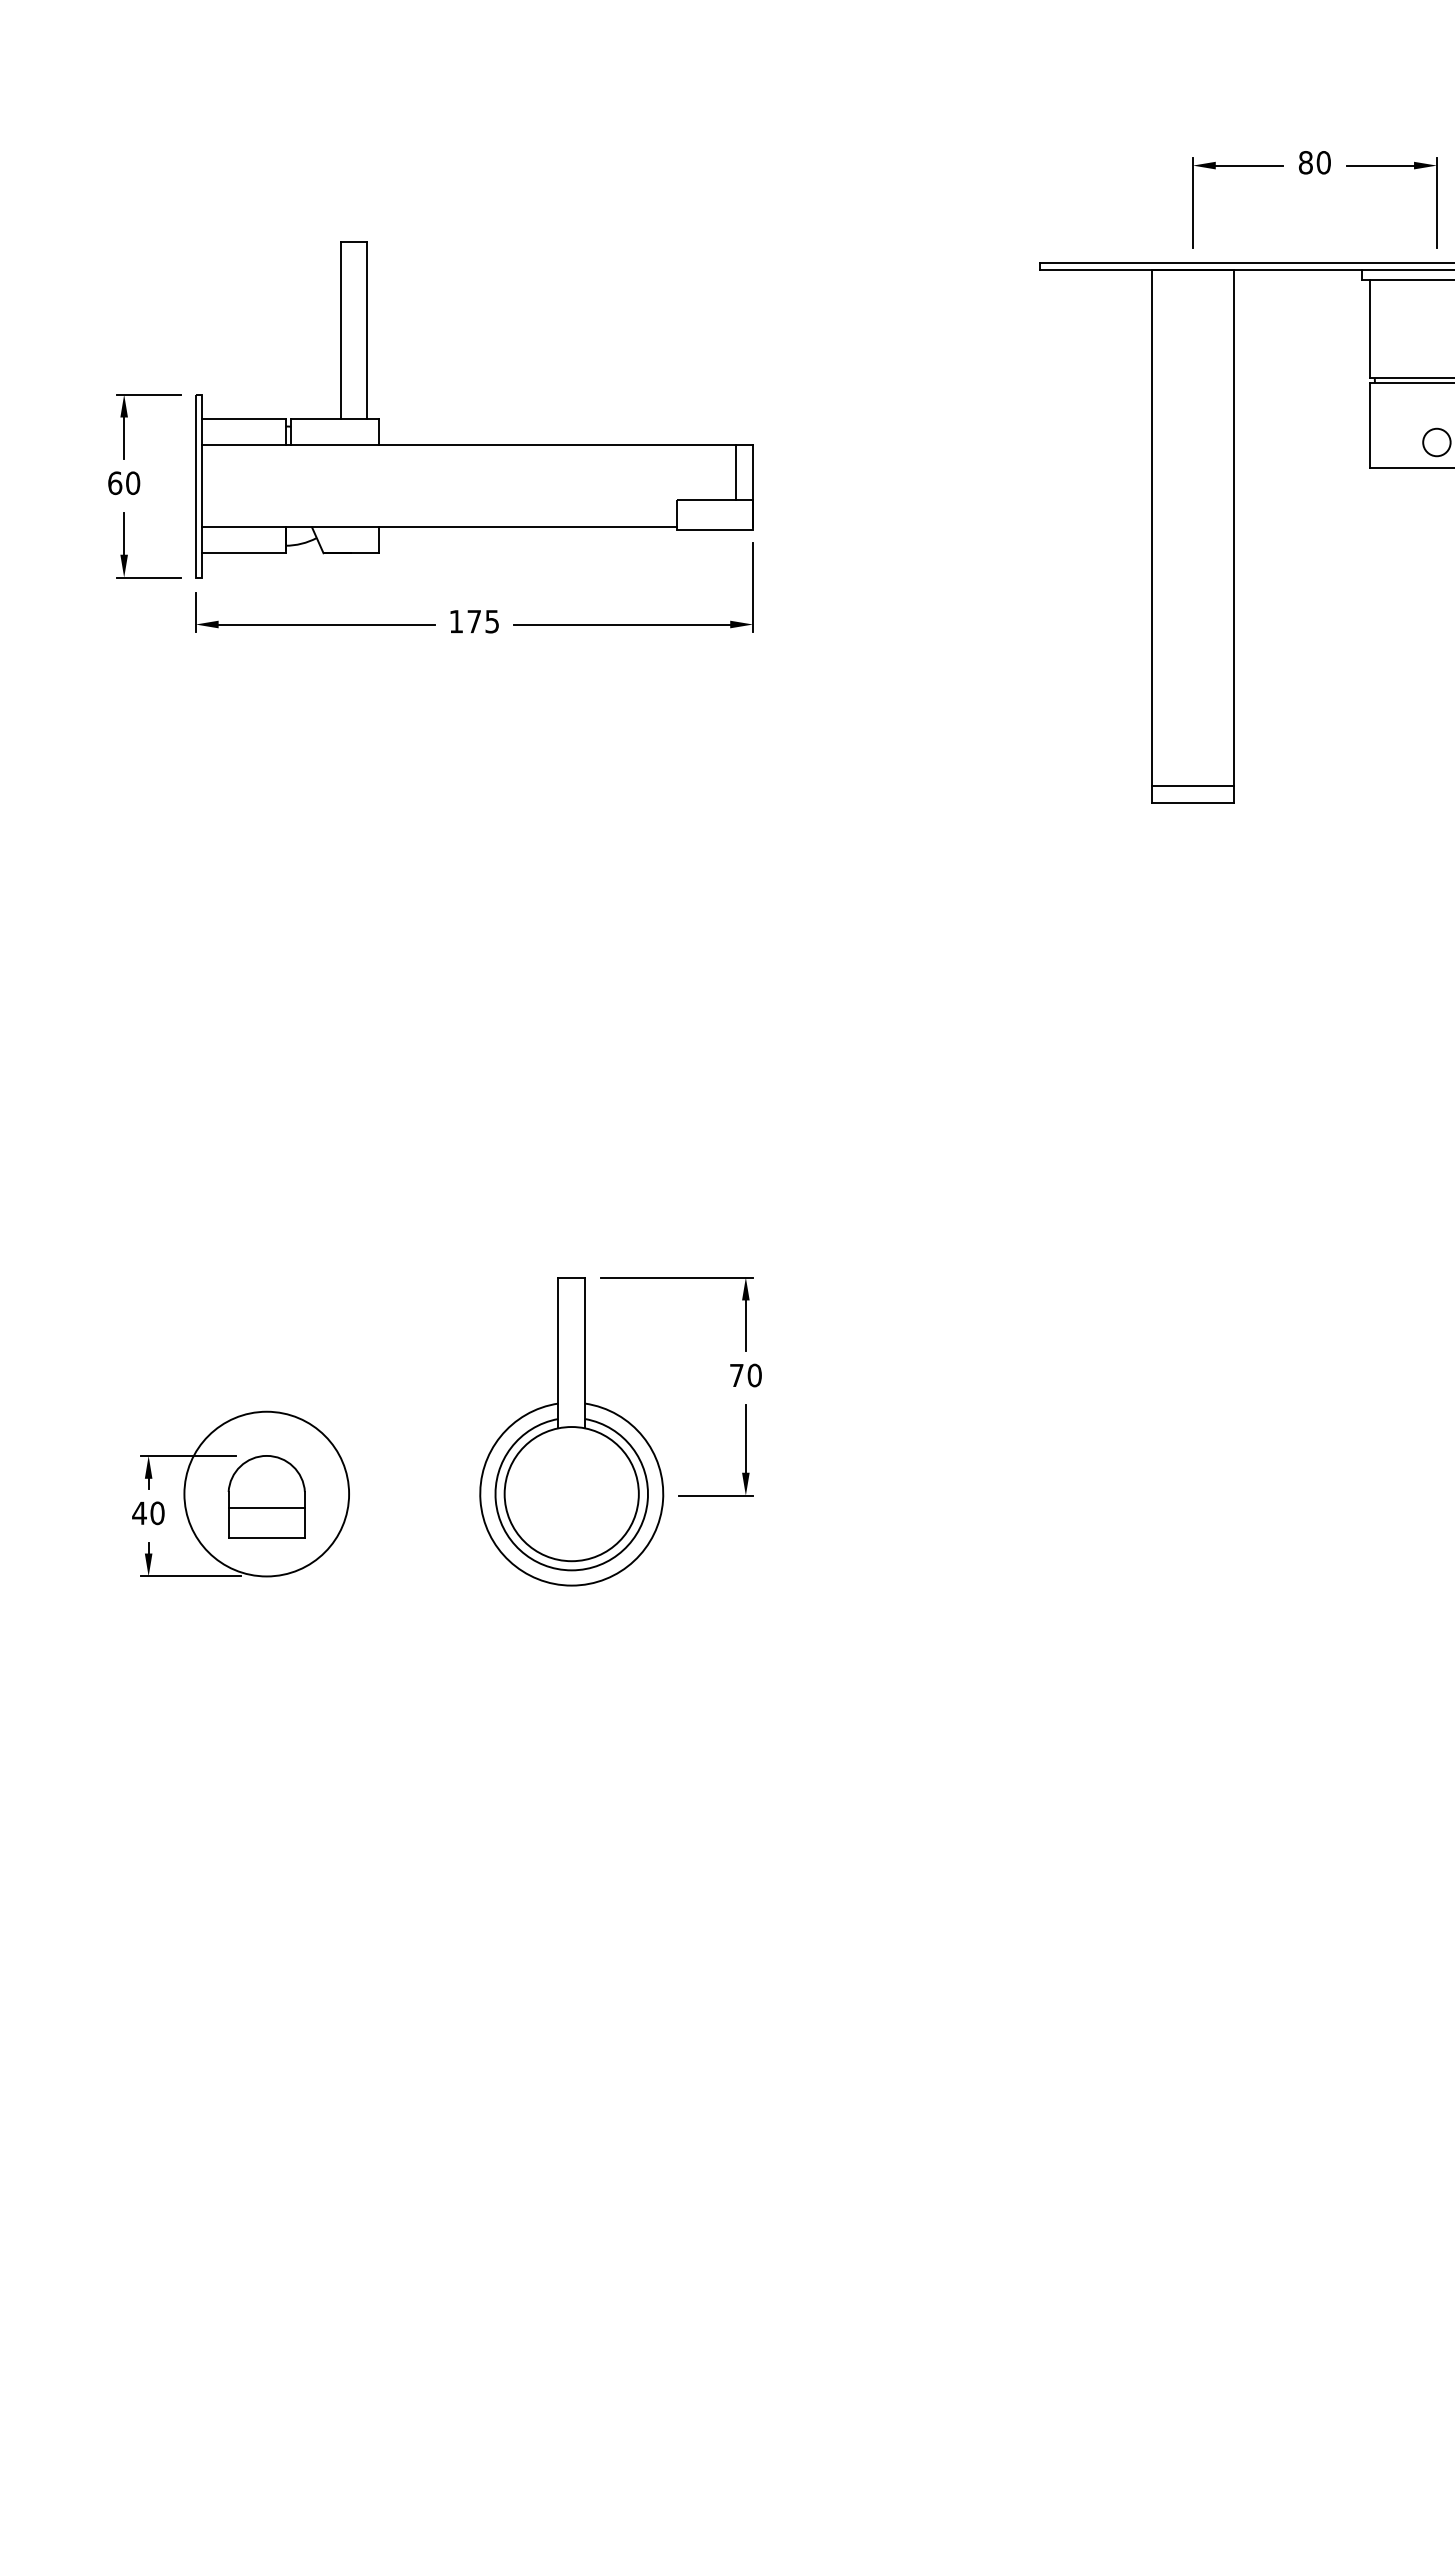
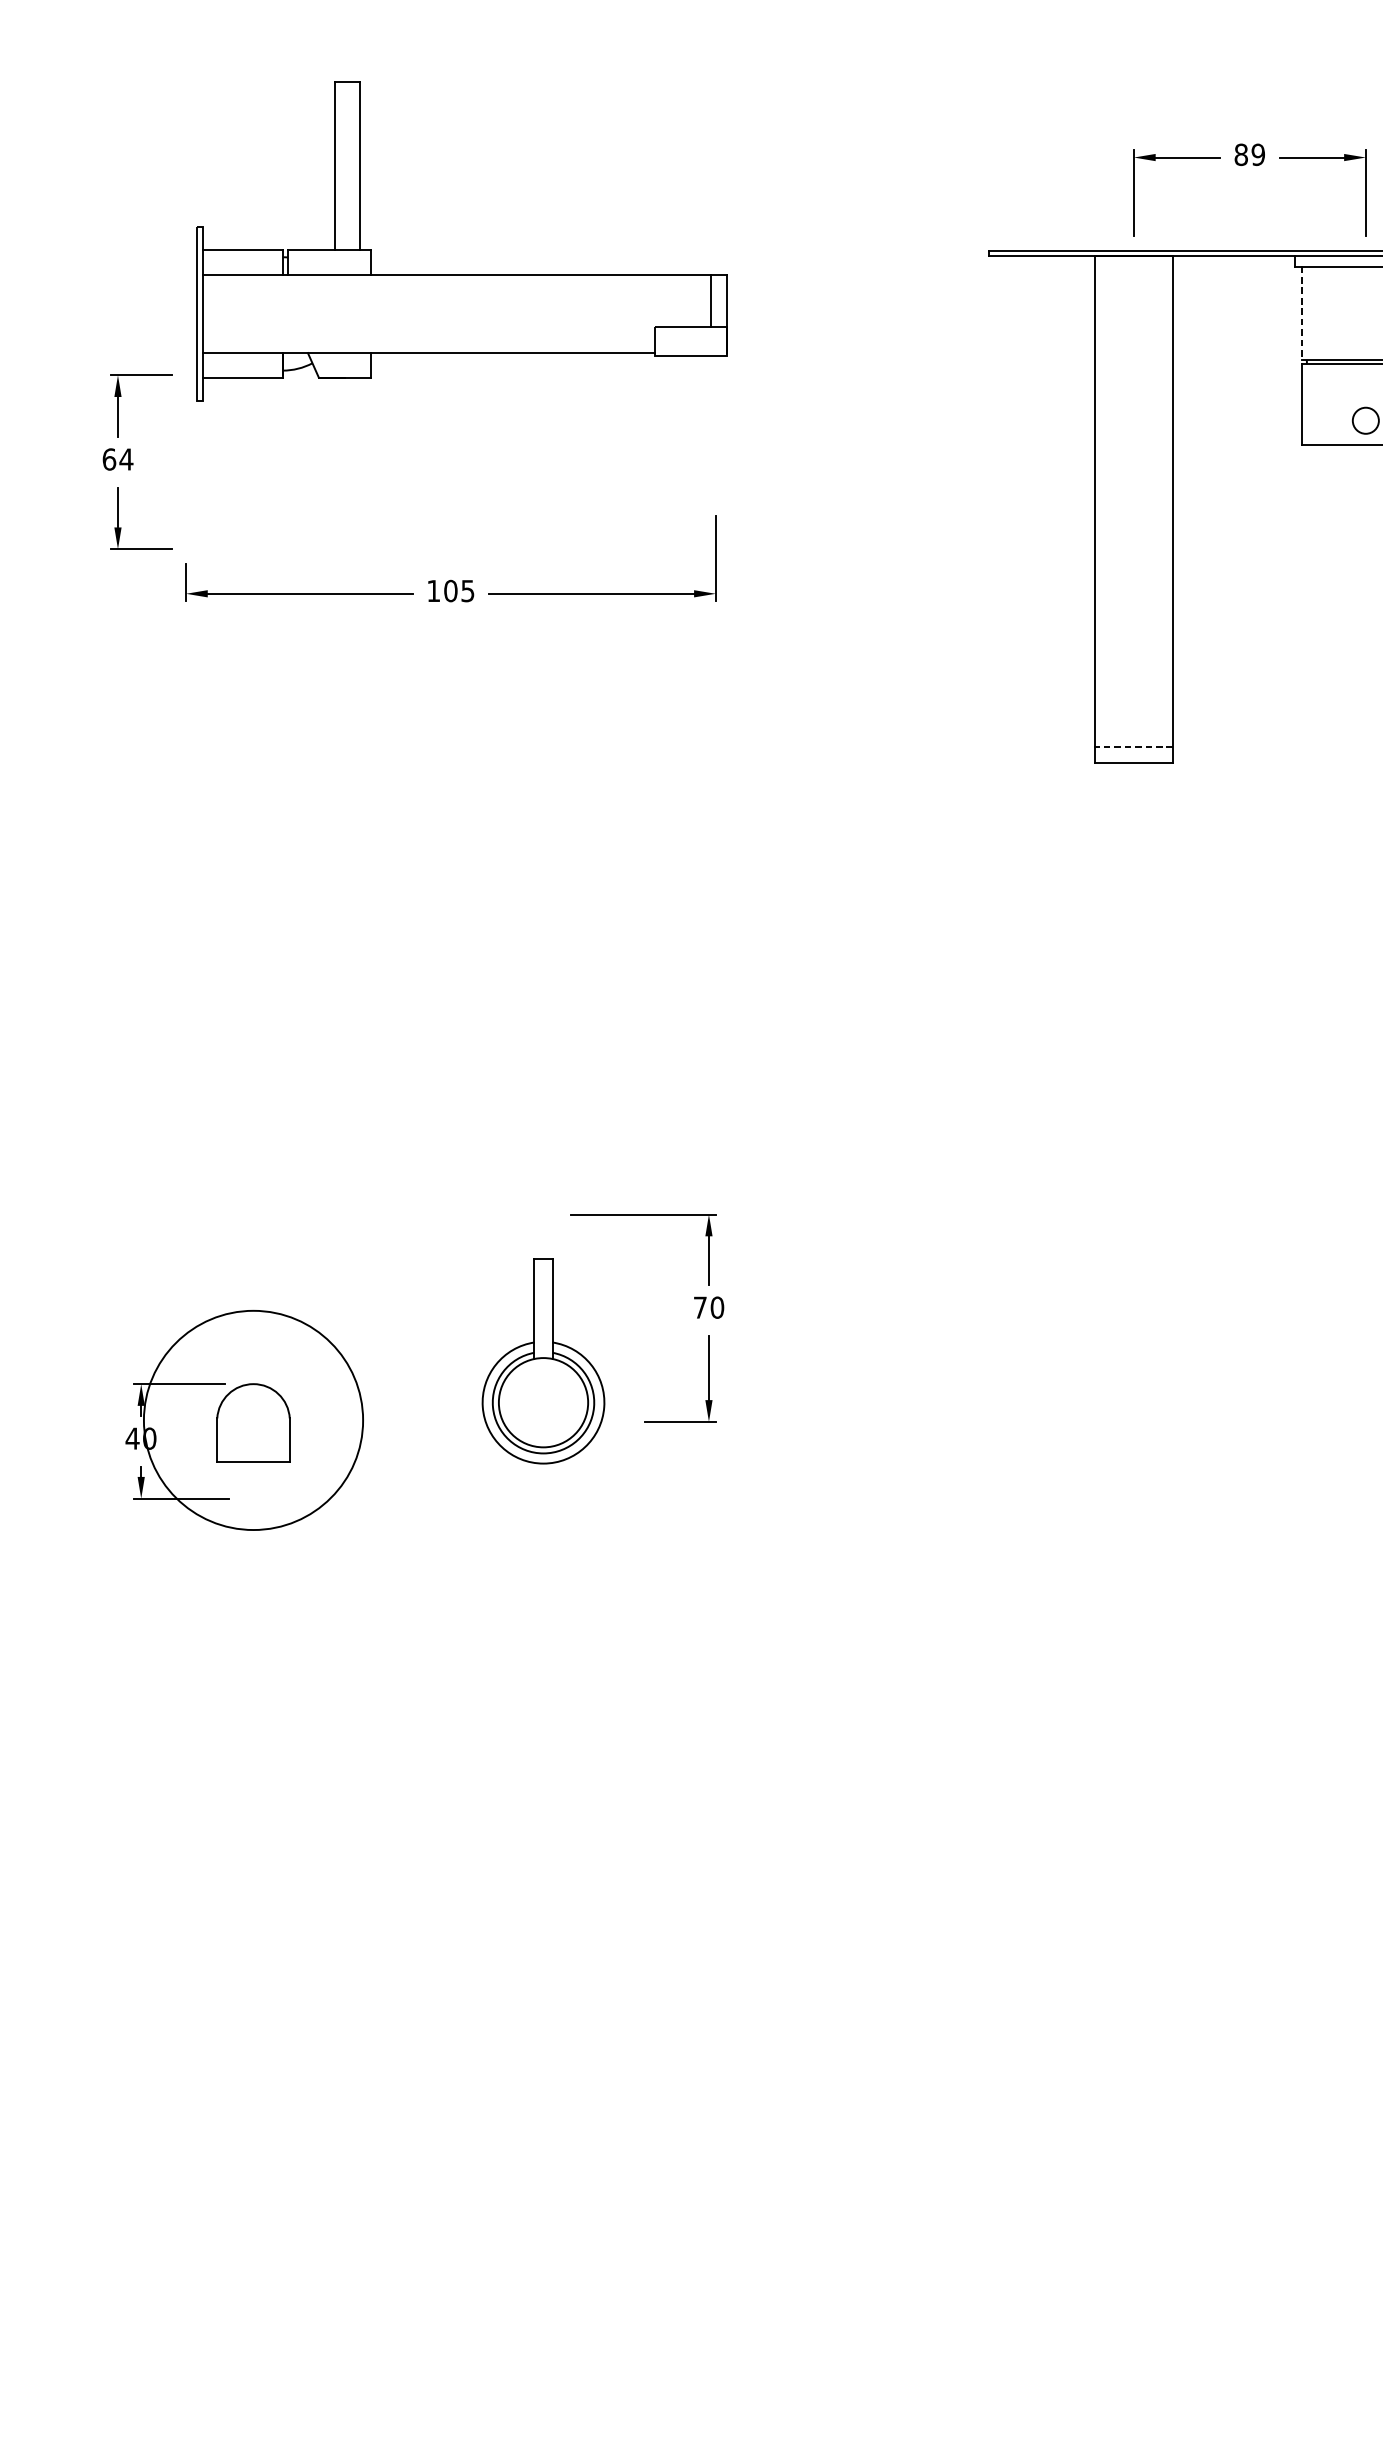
text: (1323, 162) -> (1258, 154), 80 -> 89
line: (1369, 329) -> (1301, 313), solid -> dashed
part: (474, 444) -> (462, 274), moved
text: (132, 483) -> (125, 459), 60 -> 64
text: (474, 621) -> (450, 590), 175 -> 105
line: (1192, 785) -> (1133, 746), solid -> dashed
part: (571, 1431) -> (543, 1360), size x0.7
circle: (266, 1493) -> (253, 1419), size x1.4
line: (266, 1507) -> (253, 1433), removed

